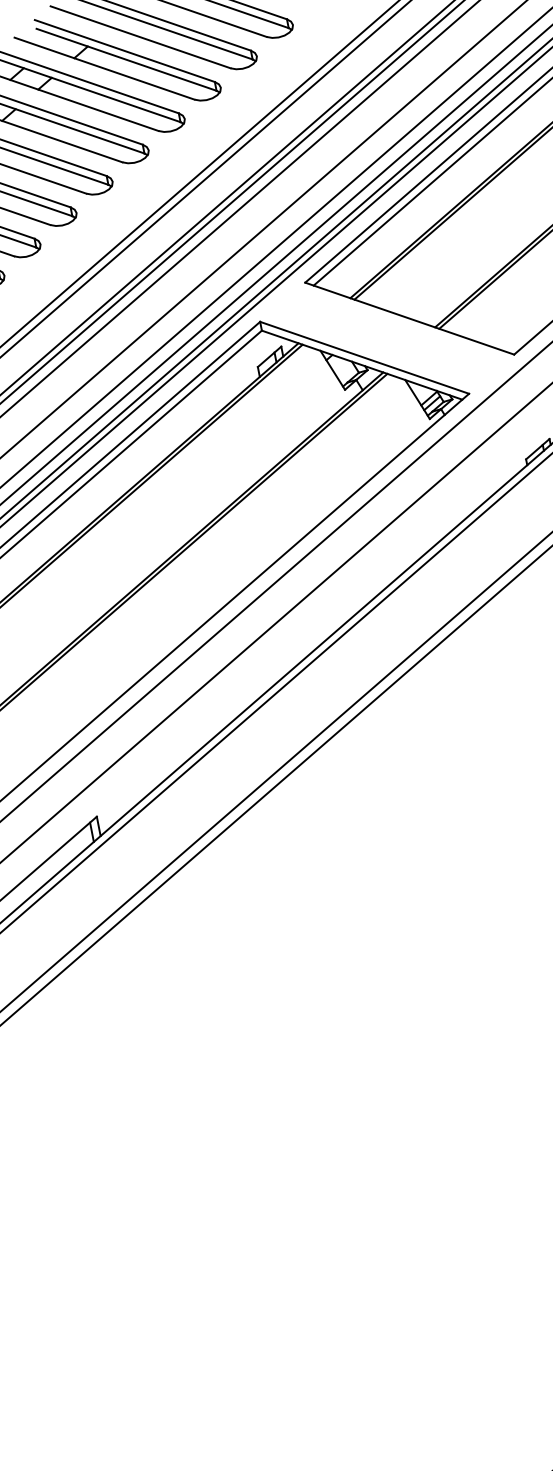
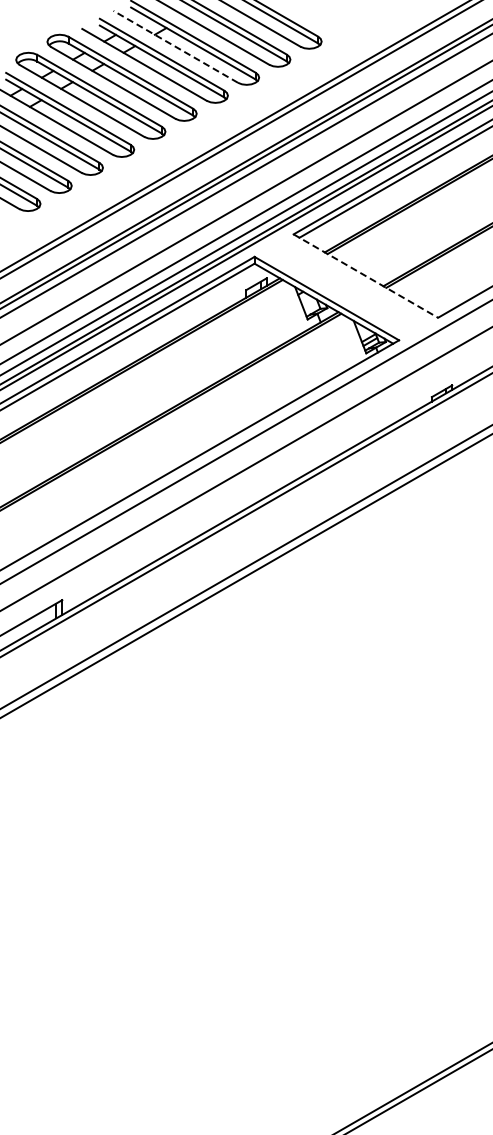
line: (104, 68) -> (175, 46), solid -> dashed
line: (410, 319) -> (366, 276), solid -> dashed

